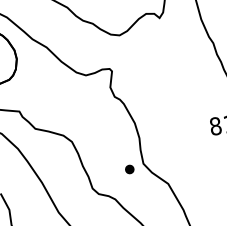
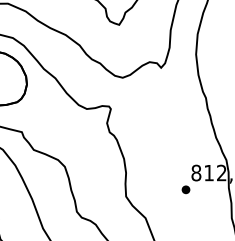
part: (129, 169) -> (185, 189), moved

